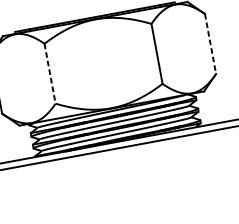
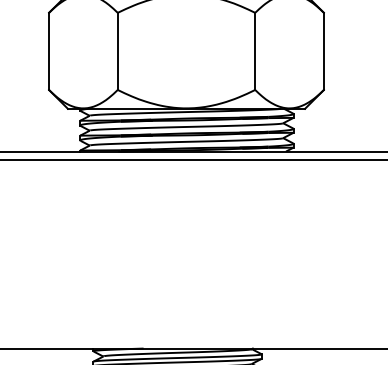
line: (210, 44) -> (323, 51), dashed -> solid
line: (49, 73) -> (117, 51), dashed -> solid

